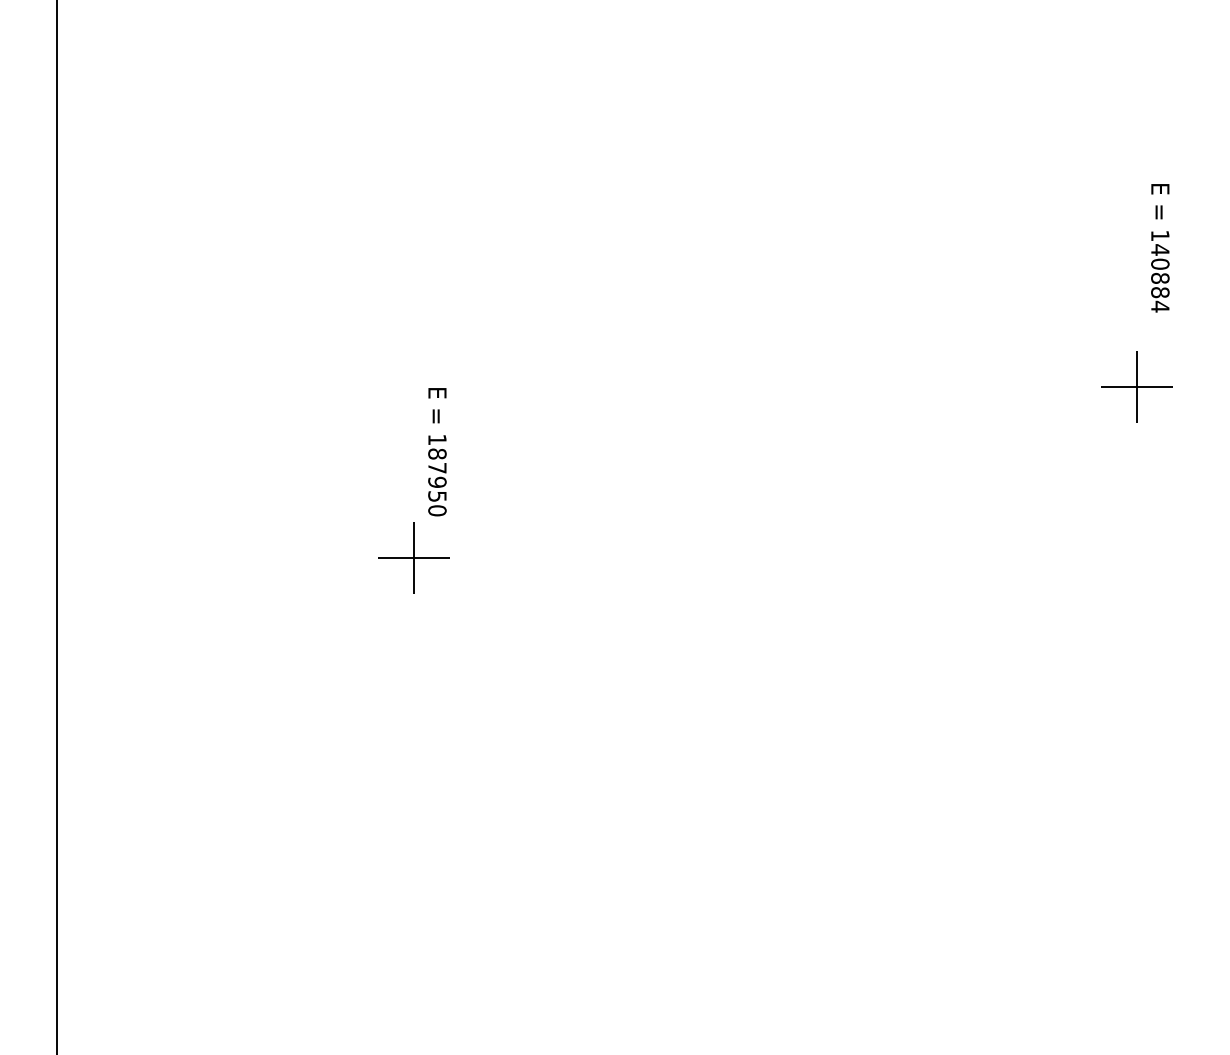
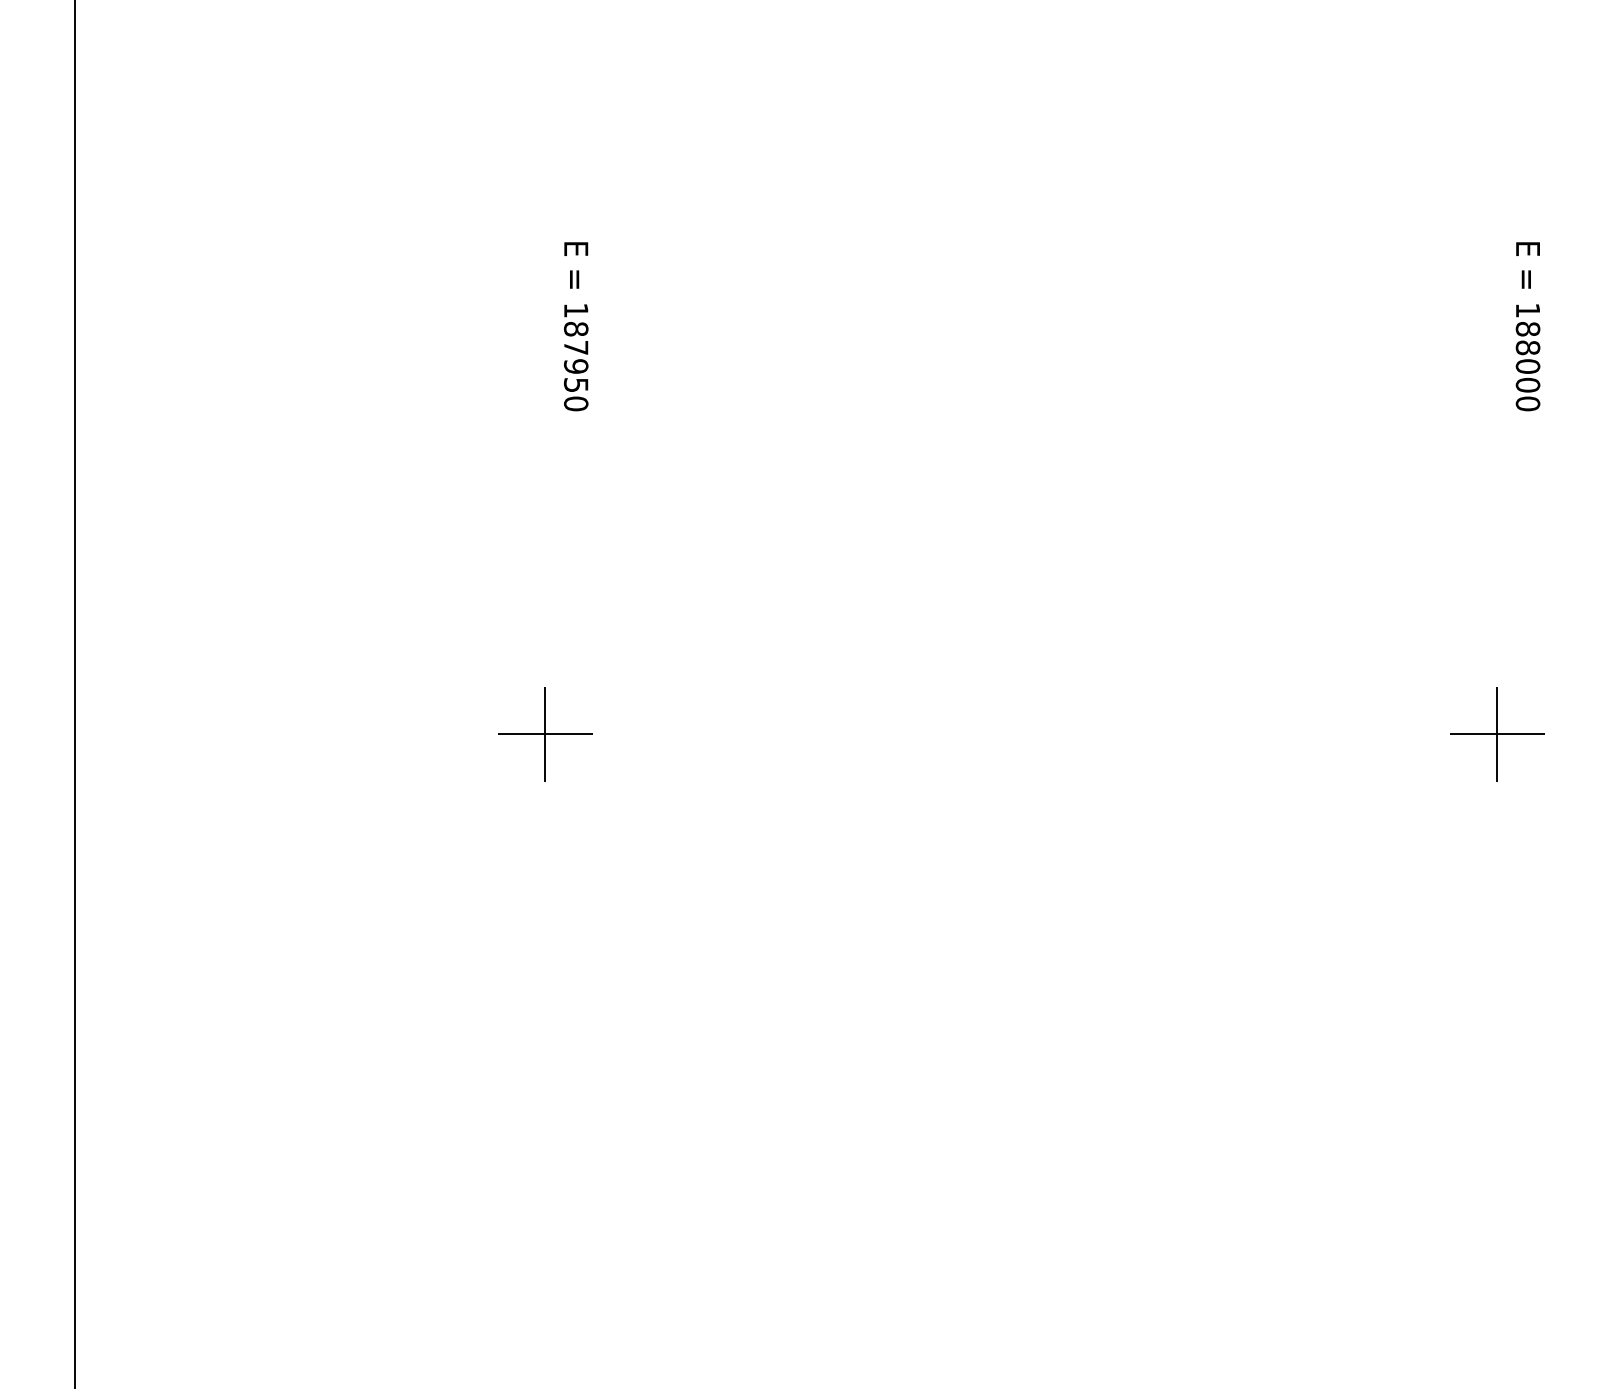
text: (1160, 278) -> (1528, 366), 140884 -> 188000
part: (1136, 386) -> (1496, 734), moved
text: (437, 452) -> (576, 327), moved

